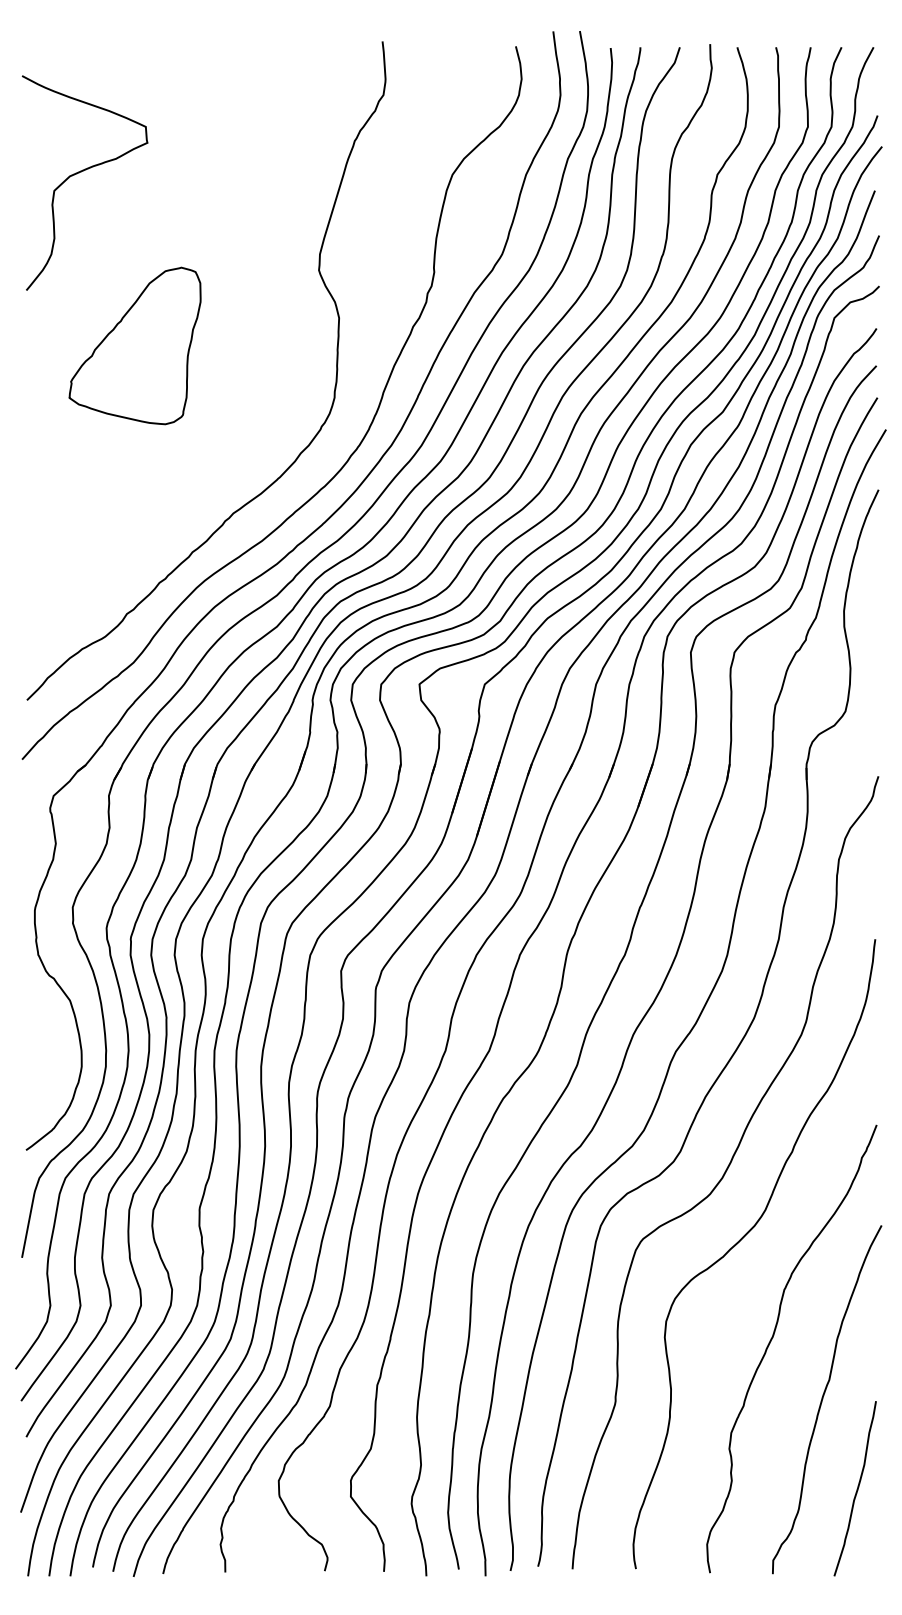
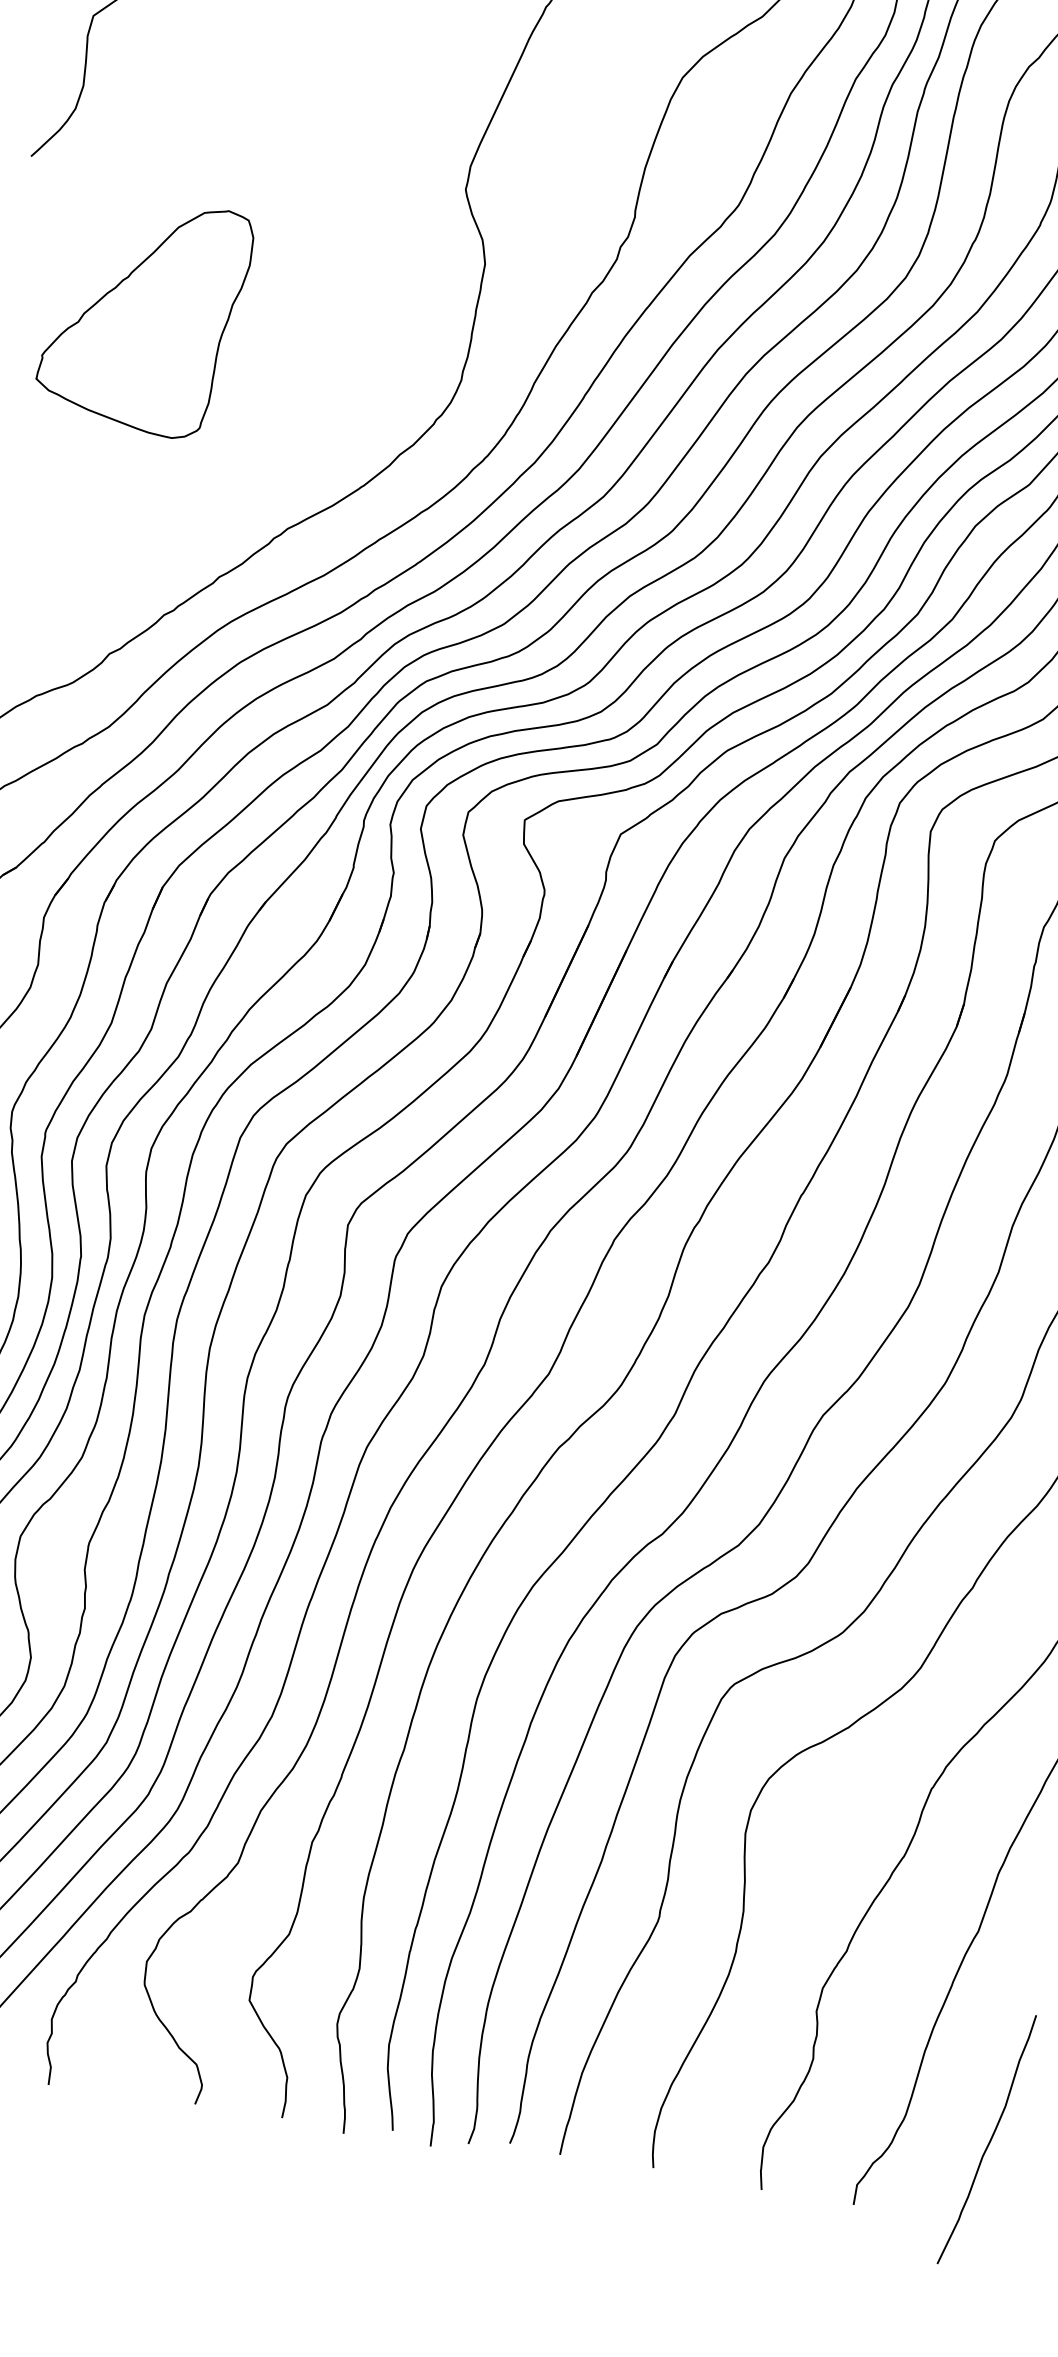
part: (134, 345) -> (143, 315), moved
curve: (856, 1489) -> (988, 2141), moved

